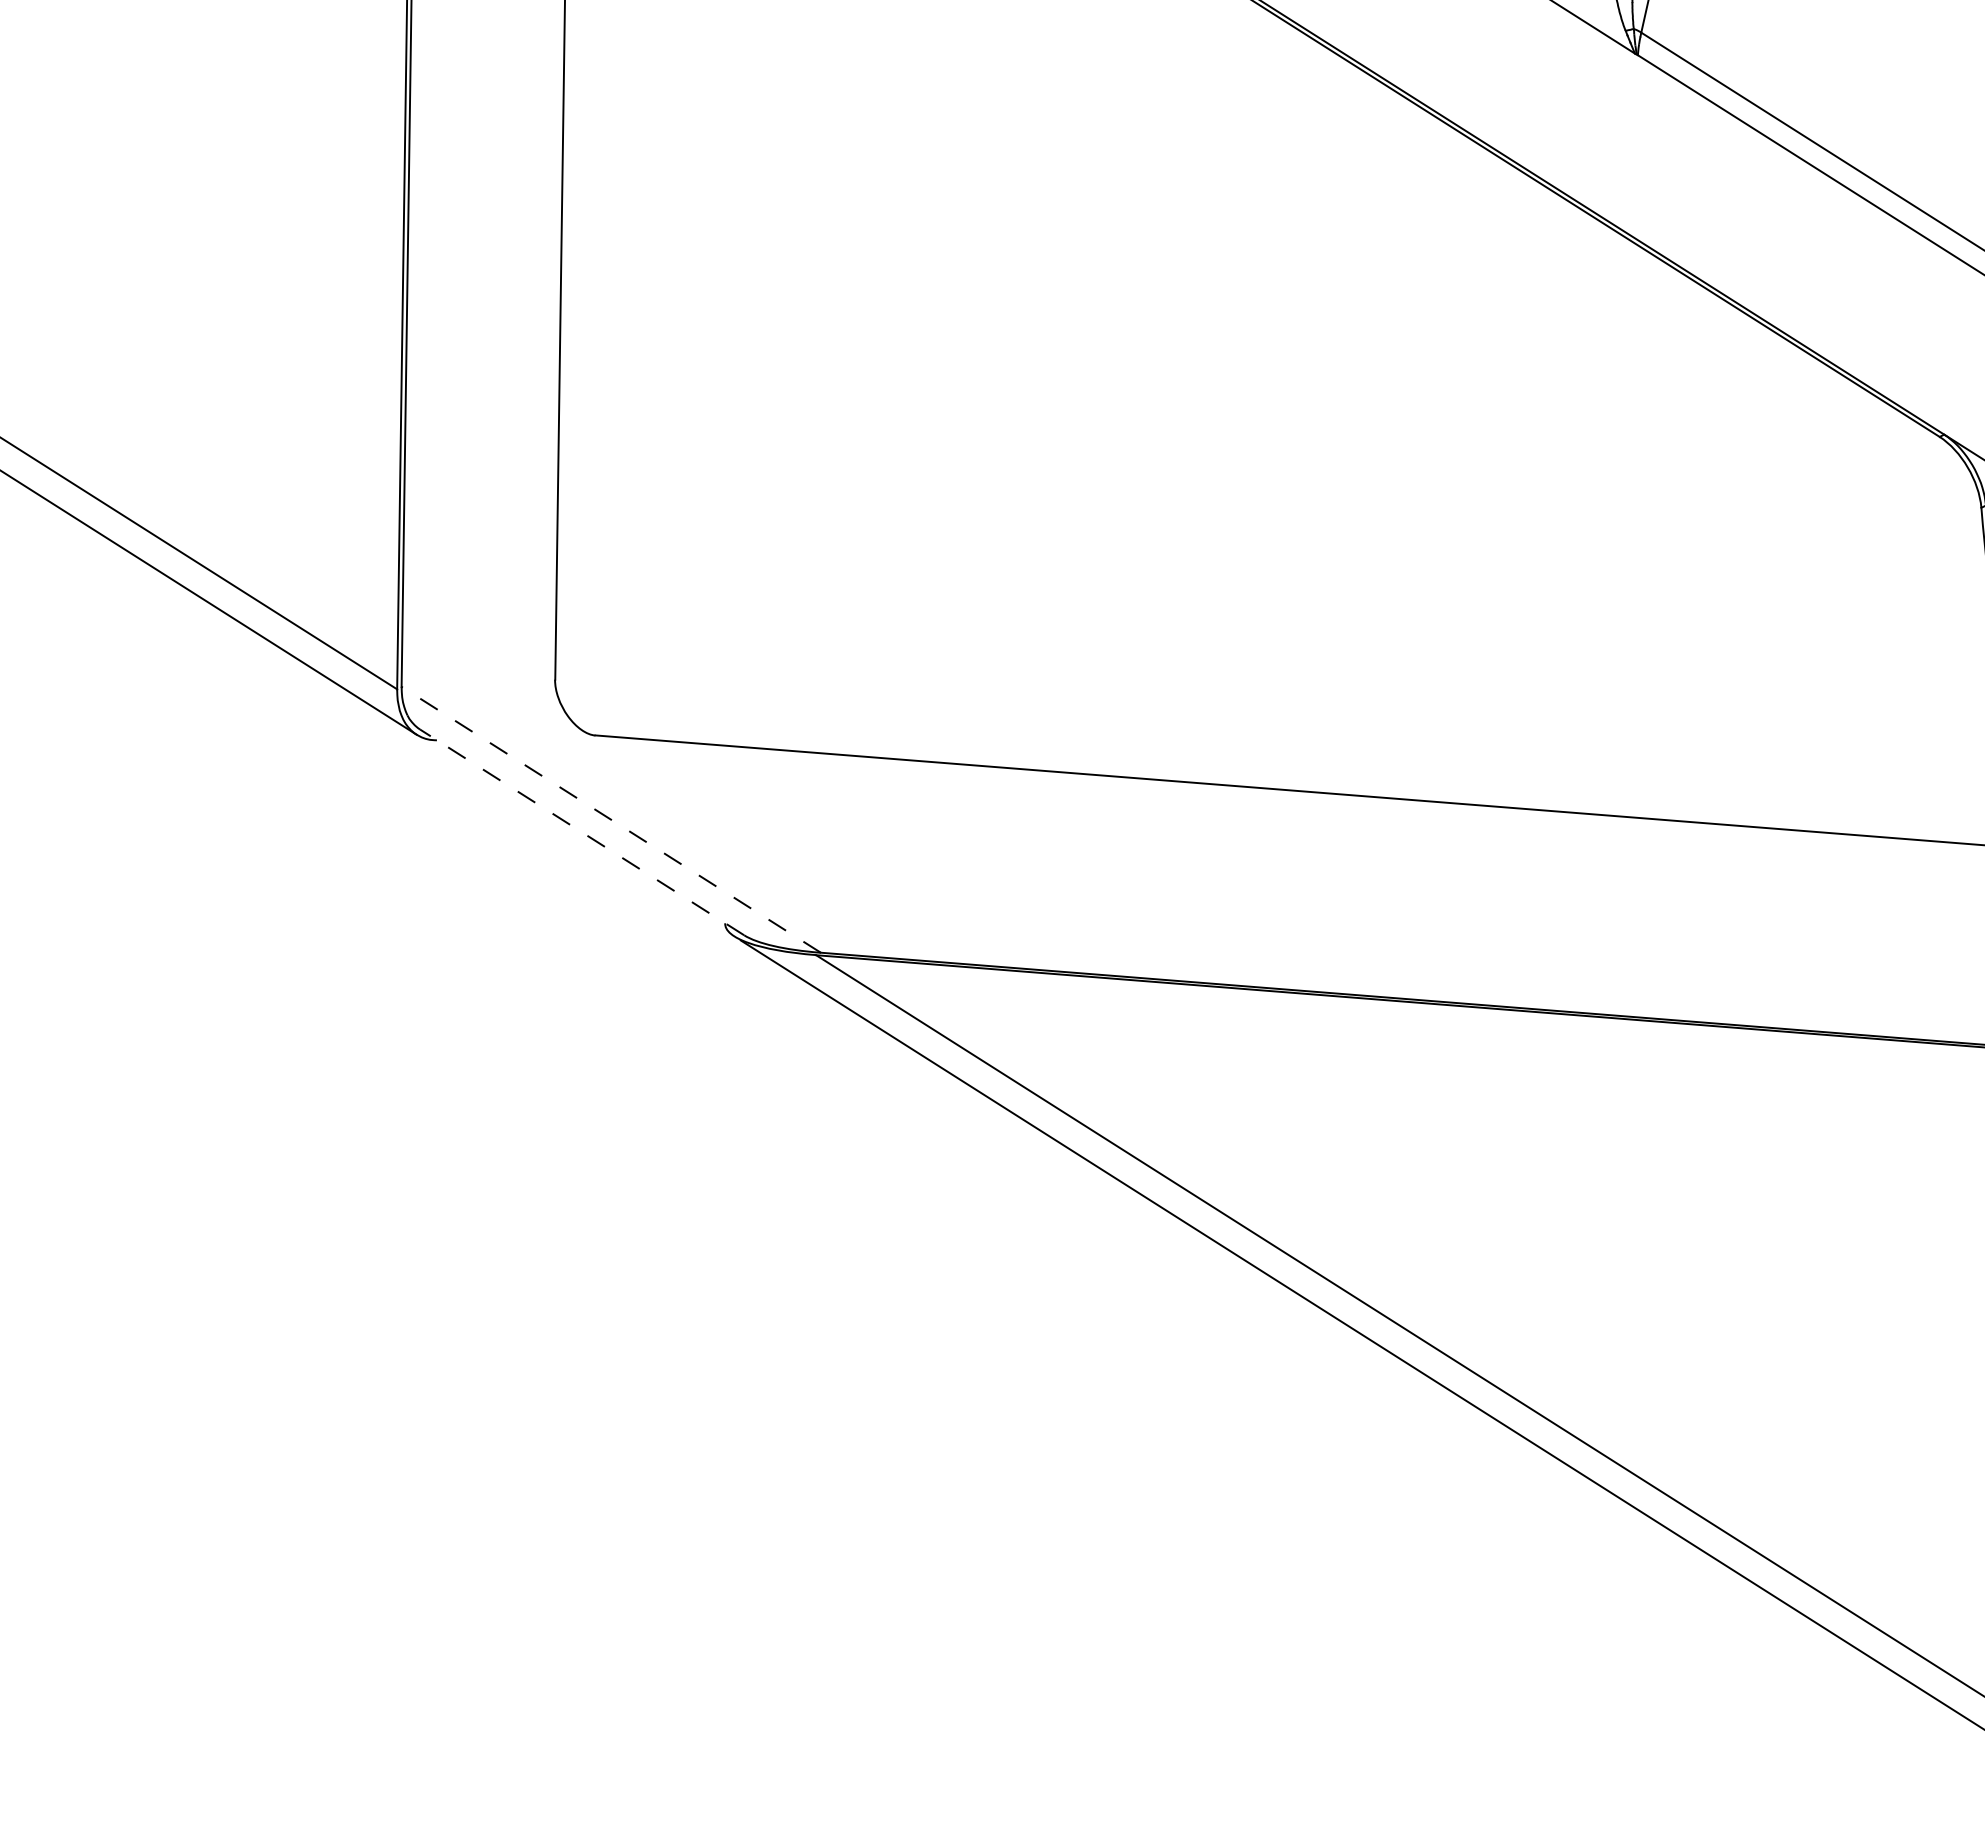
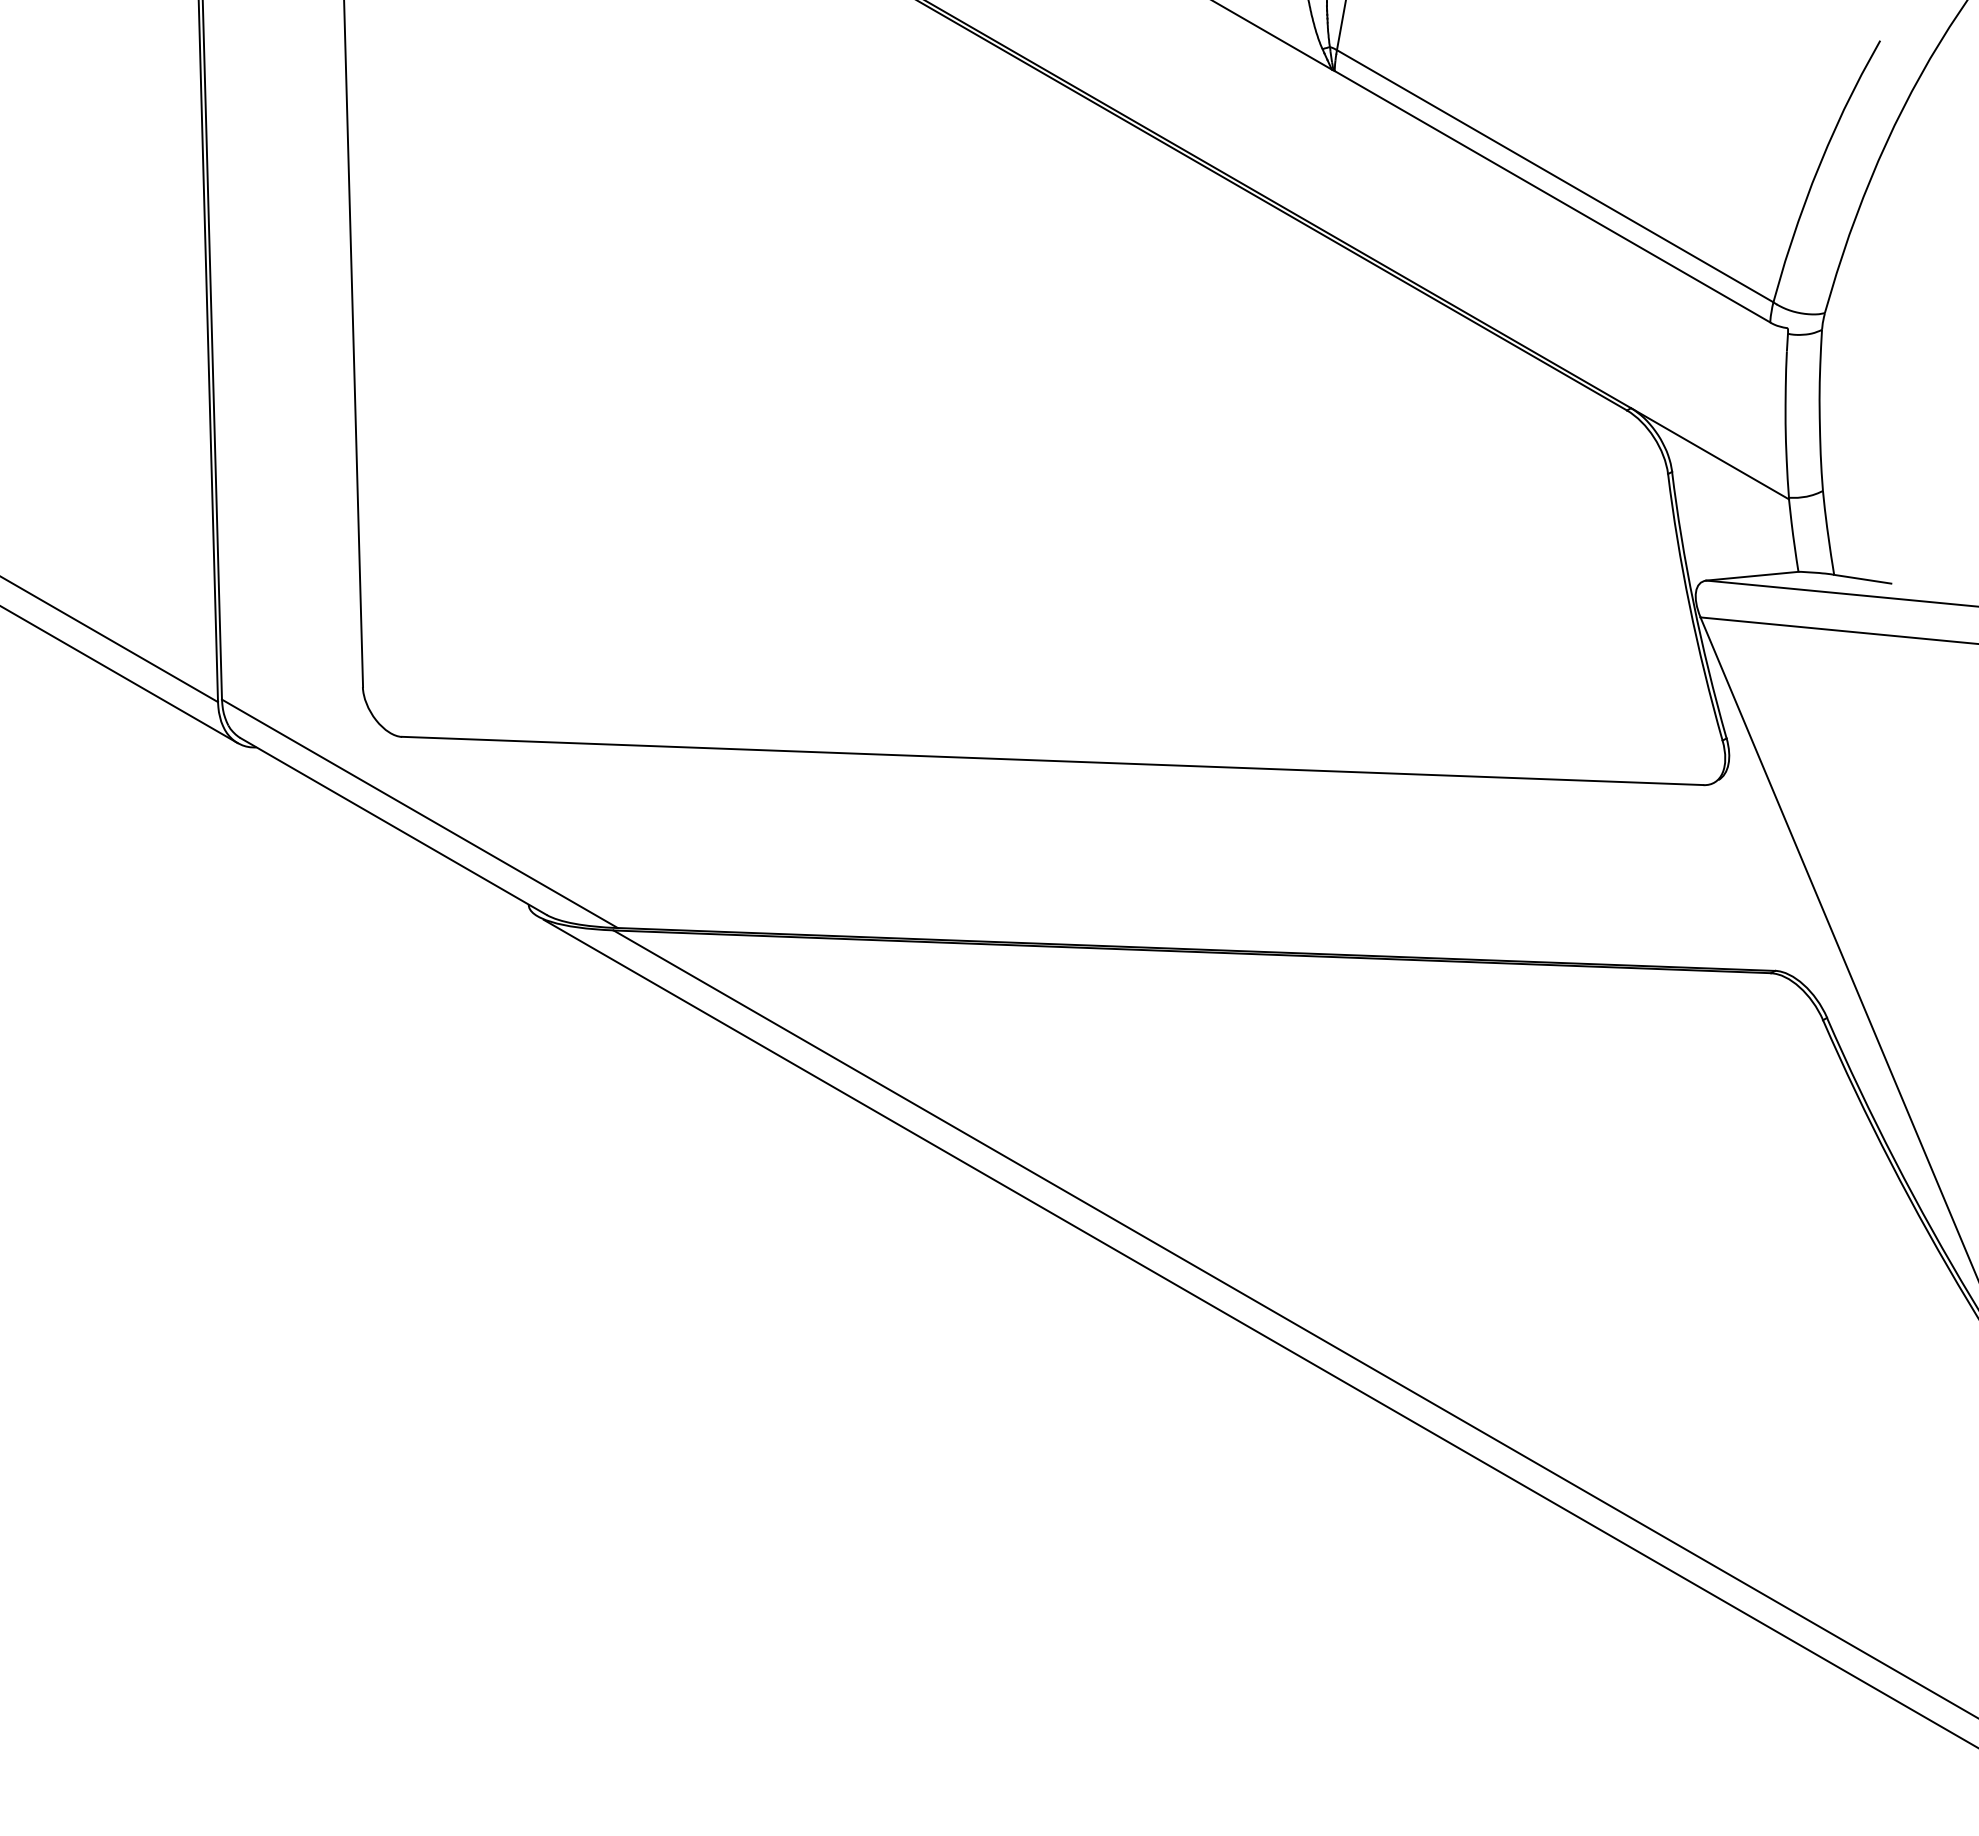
line: (610, 819) -> (419, 813), dashed -> solid
line: (581, 832) -> (393, 826), dashed -> solid

